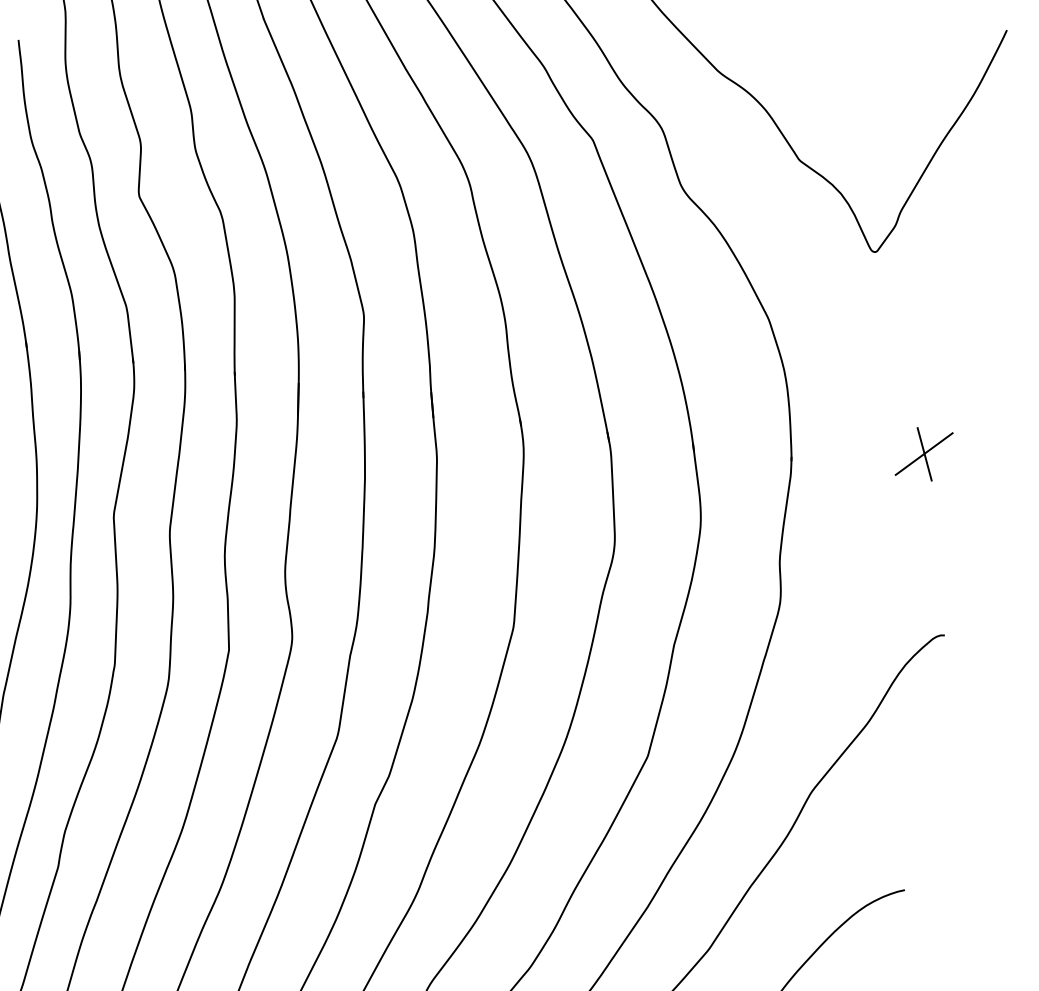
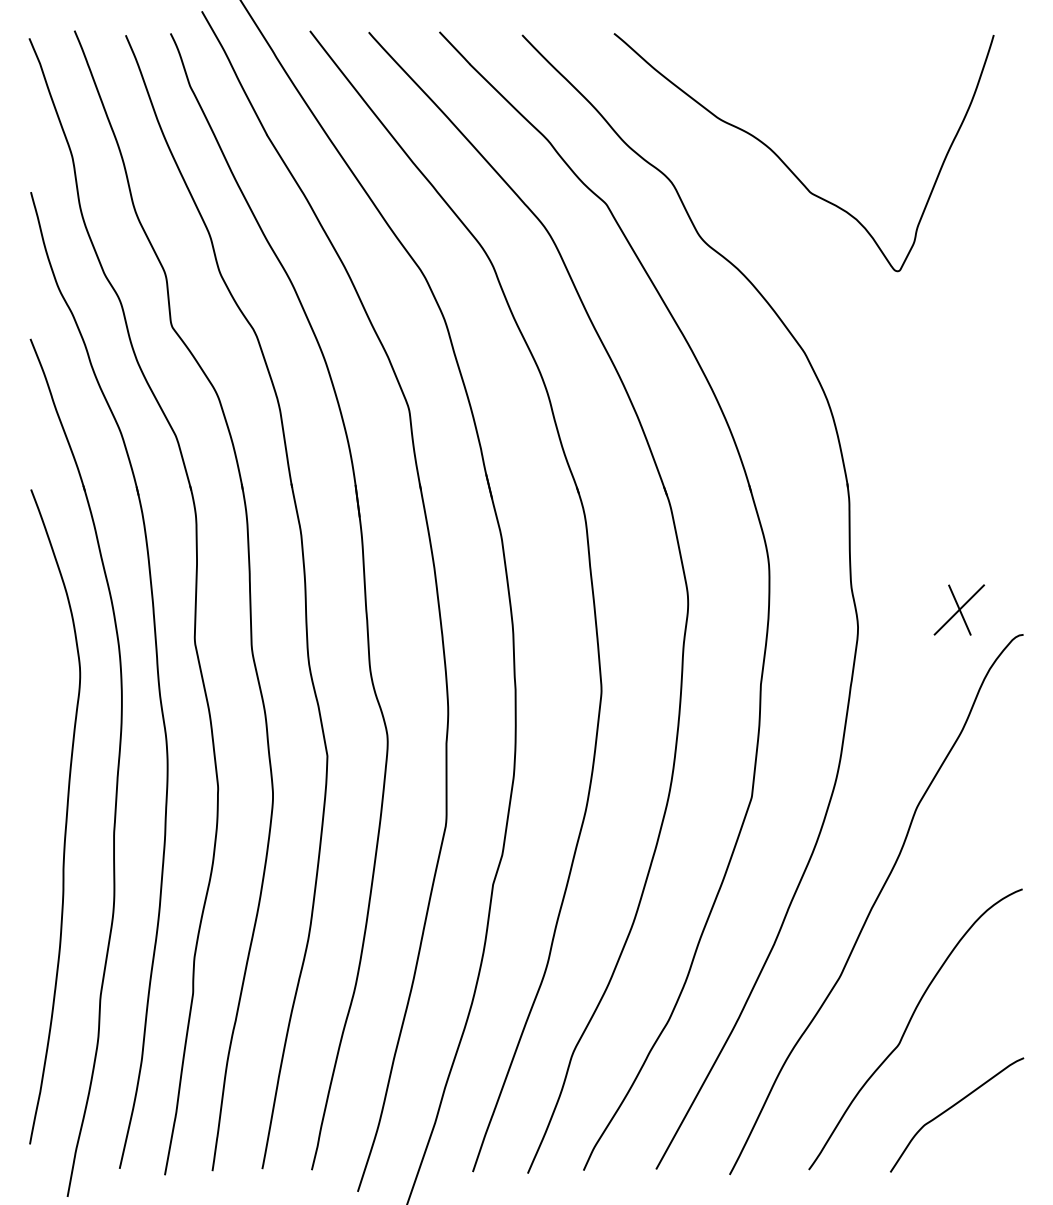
part: (924, 453) -> (959, 609), moved

